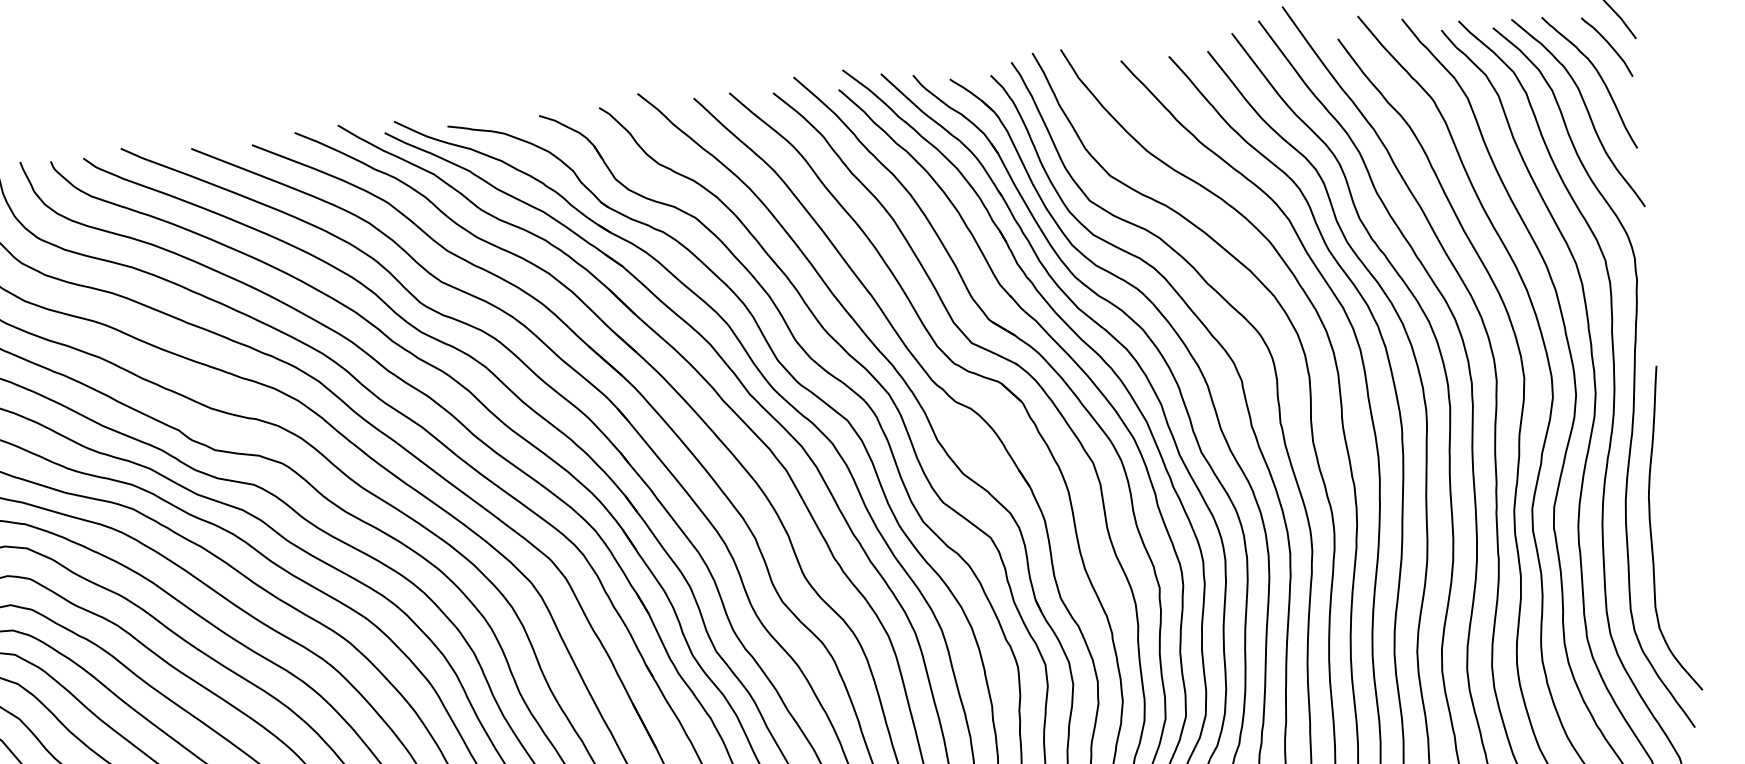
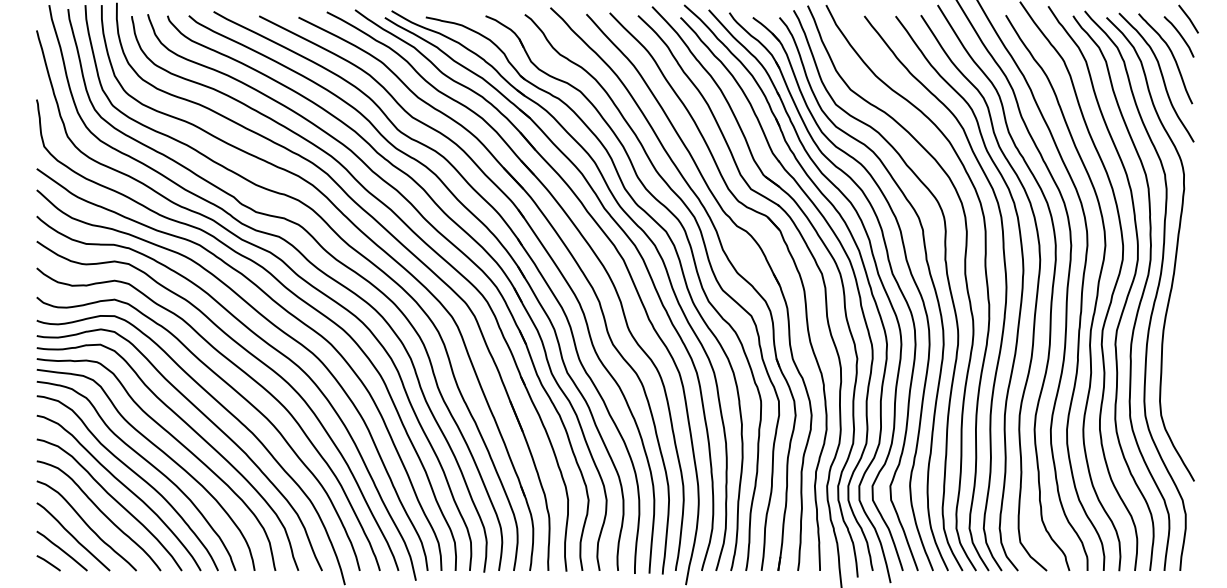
curve: (1651, 530) -> (1178, 351), removed

